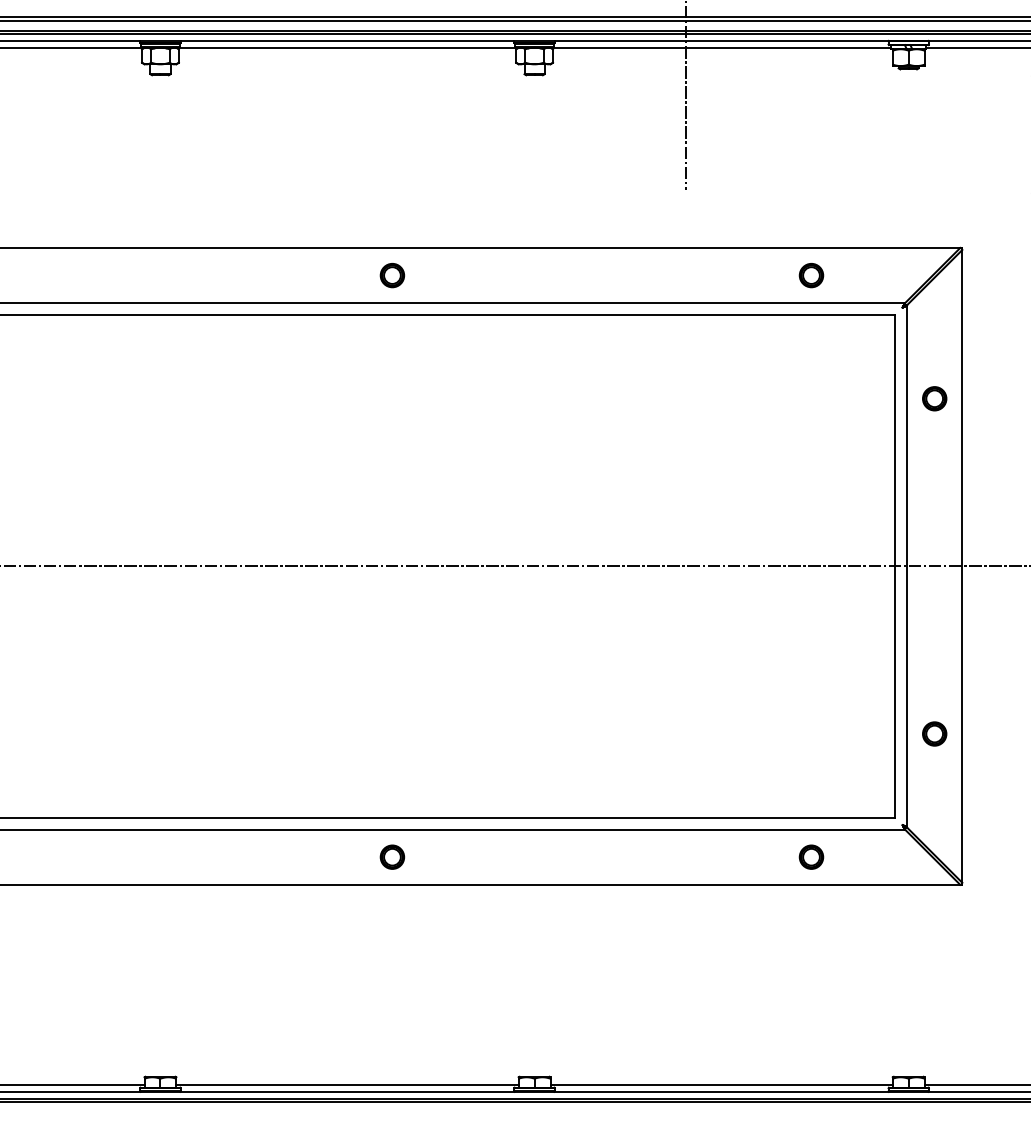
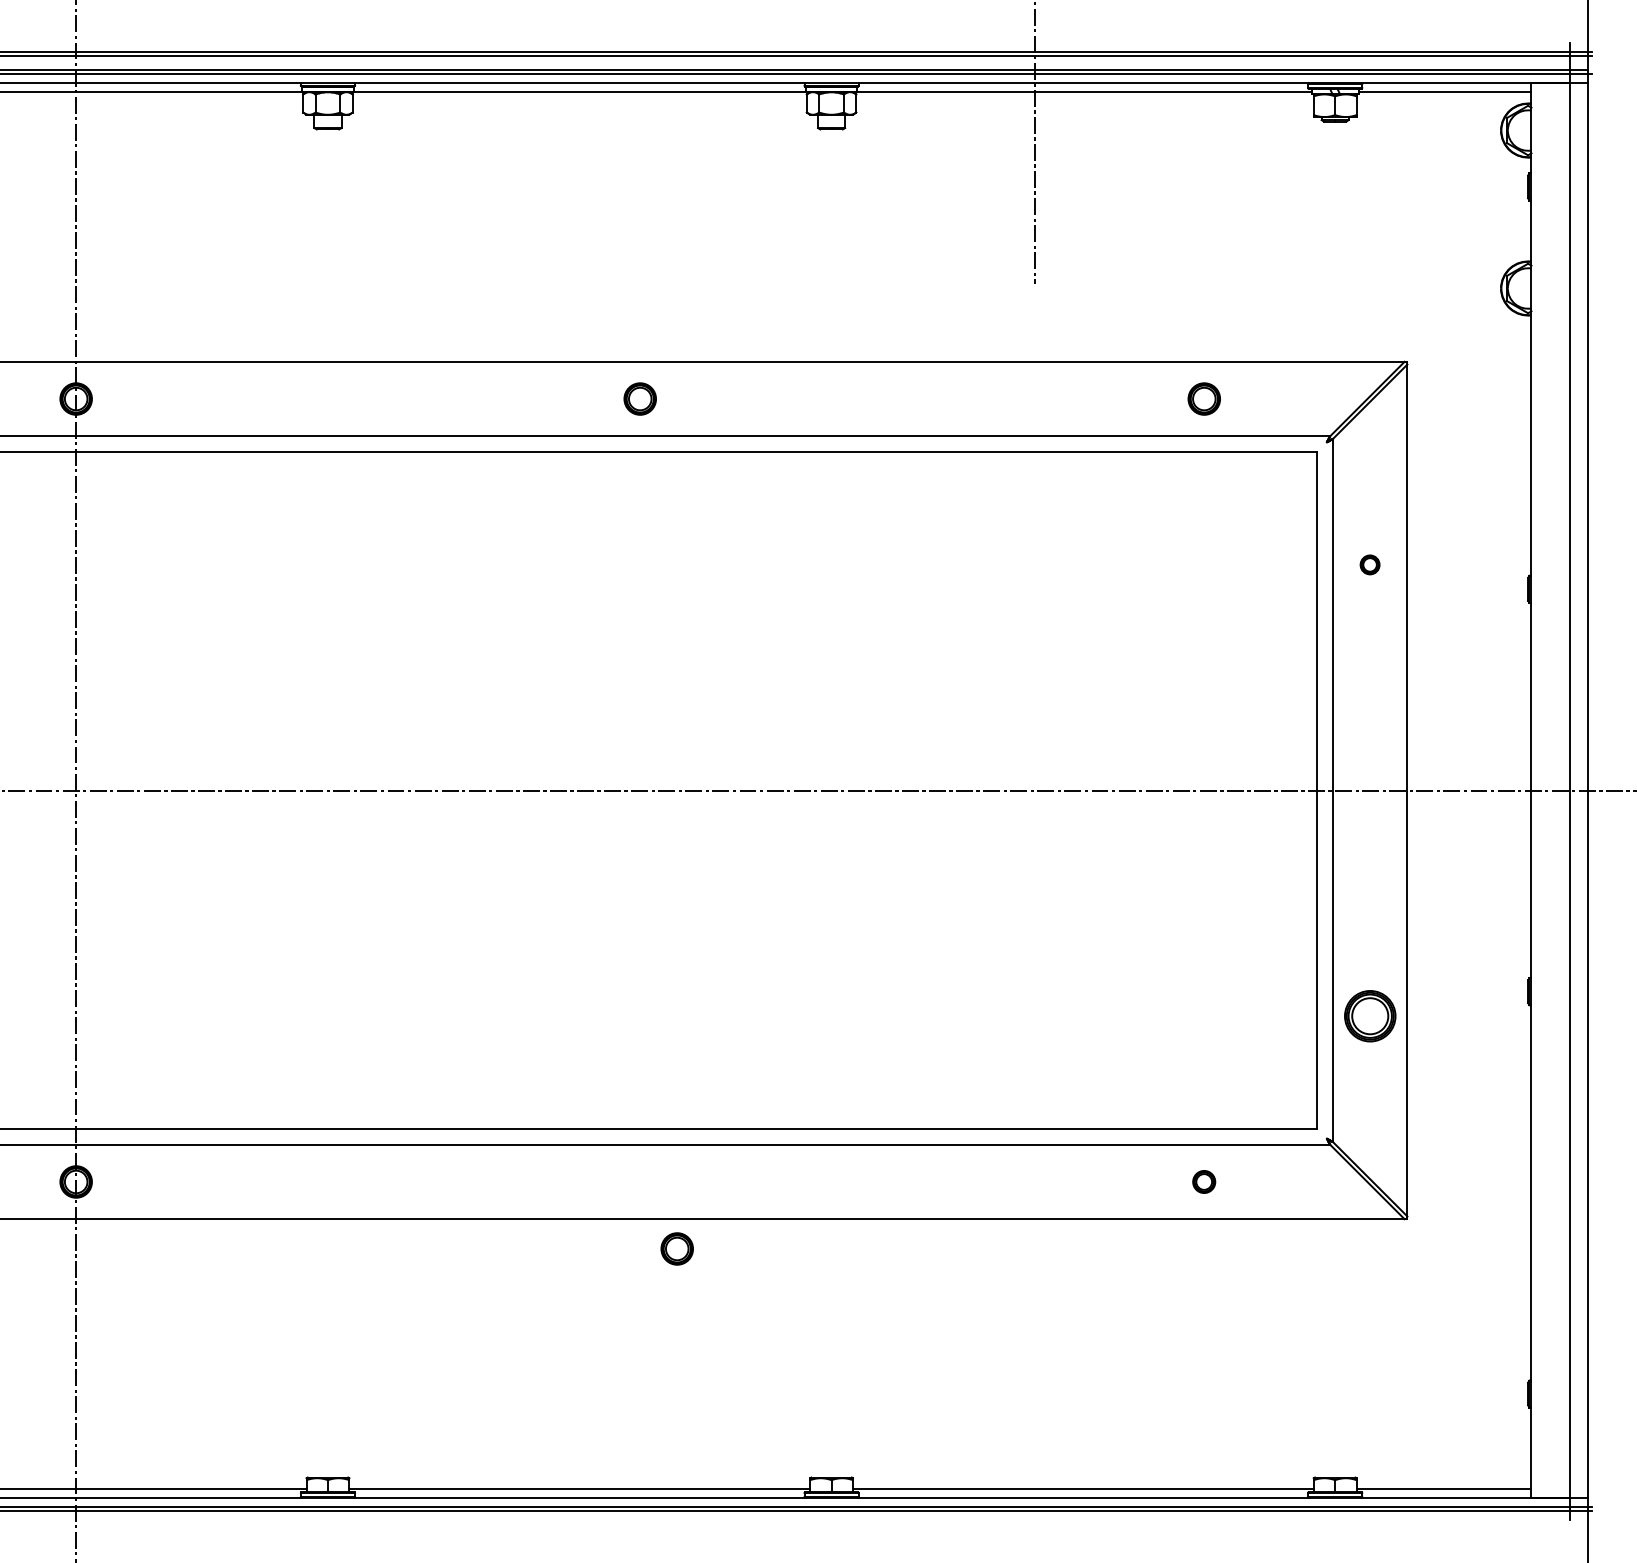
part: (934, 398) -> (1369, 564), size x0.6
part: (934, 733) -> (1369, 1015), size x1.6
part: (391, 856) -> (676, 1248), moved
part: (810, 856) -> (1203, 1181), size x0.7

